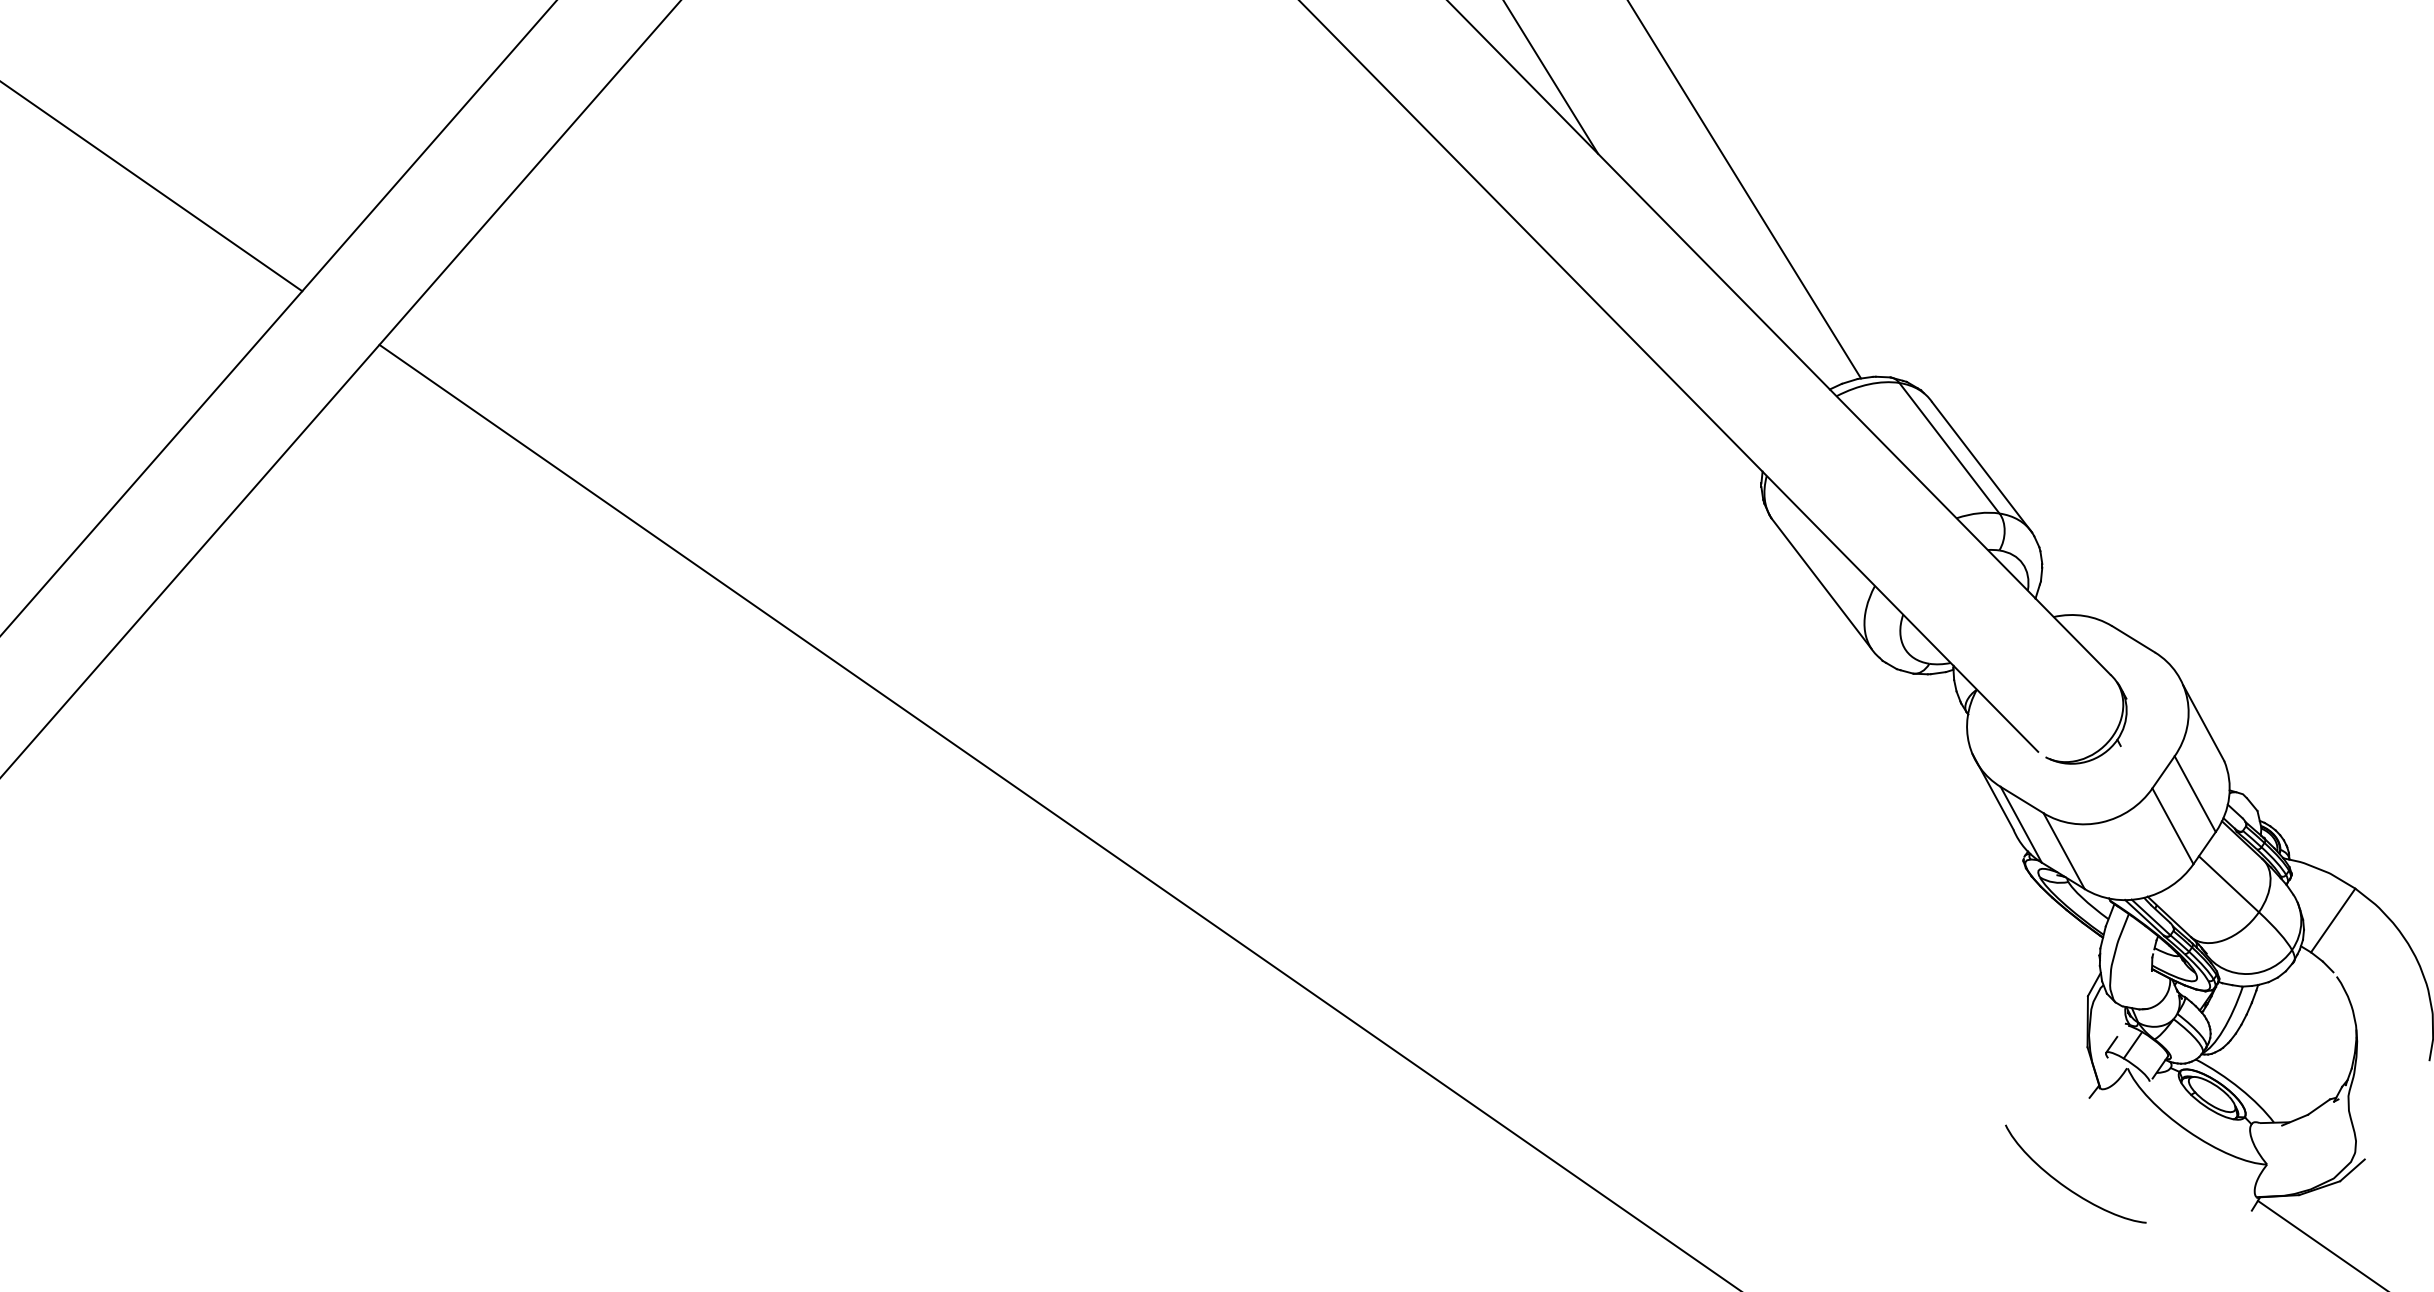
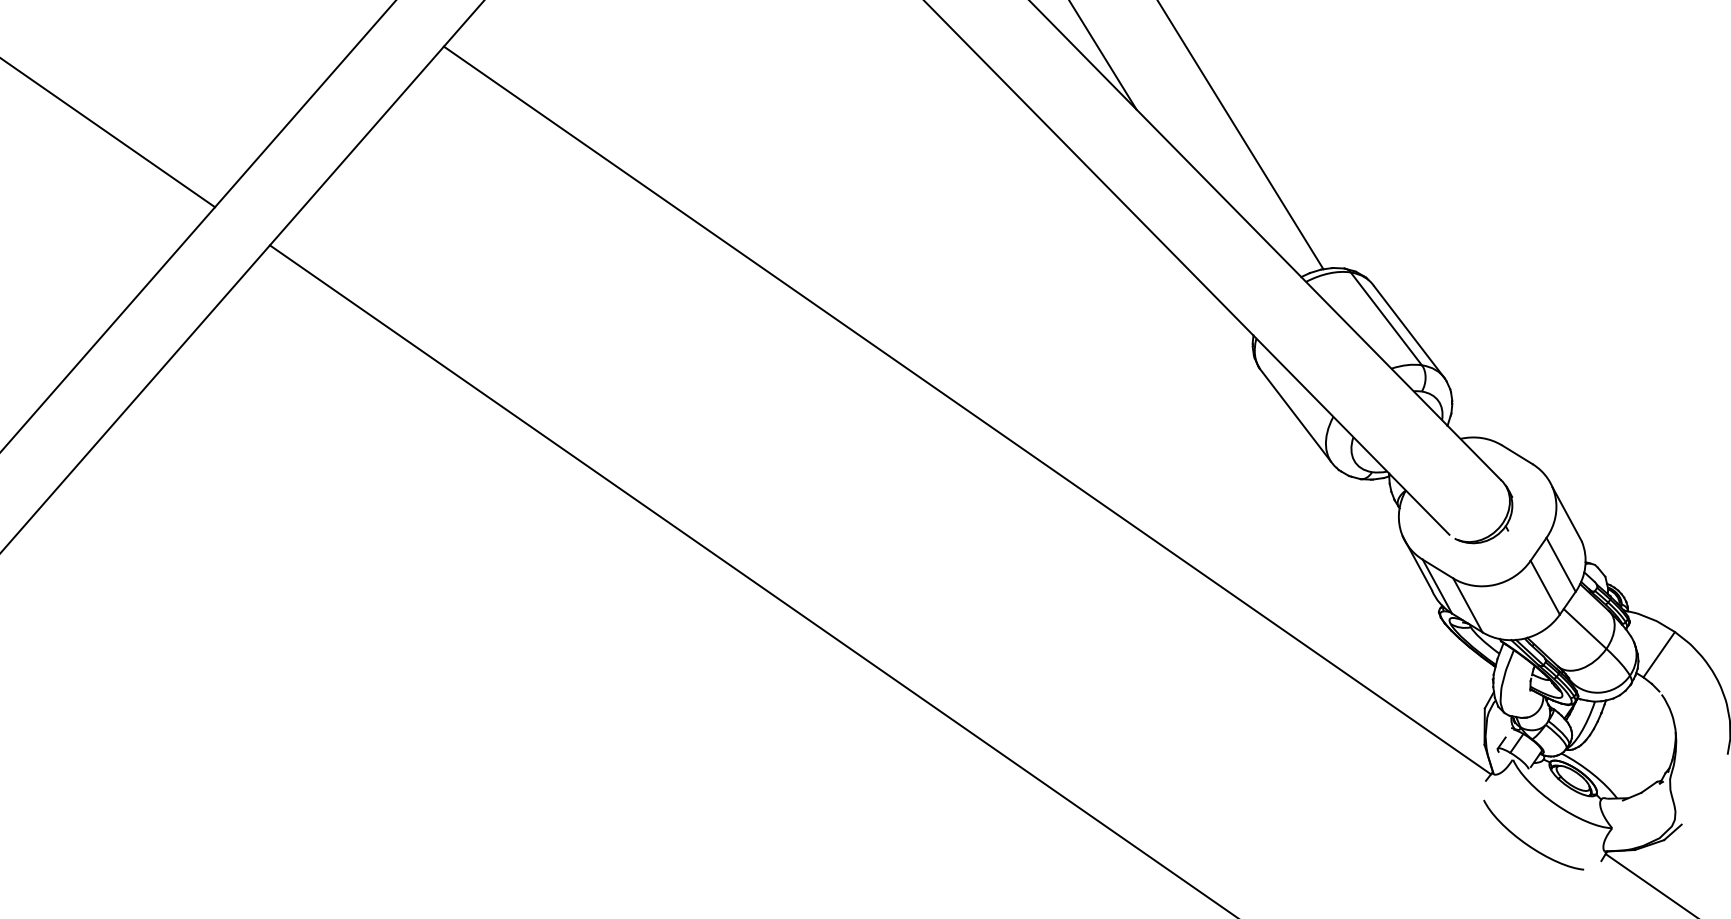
line: (1360, 576) -> (967, 410), added
curve: (2065, 1185) -> (1526, 843), moved

